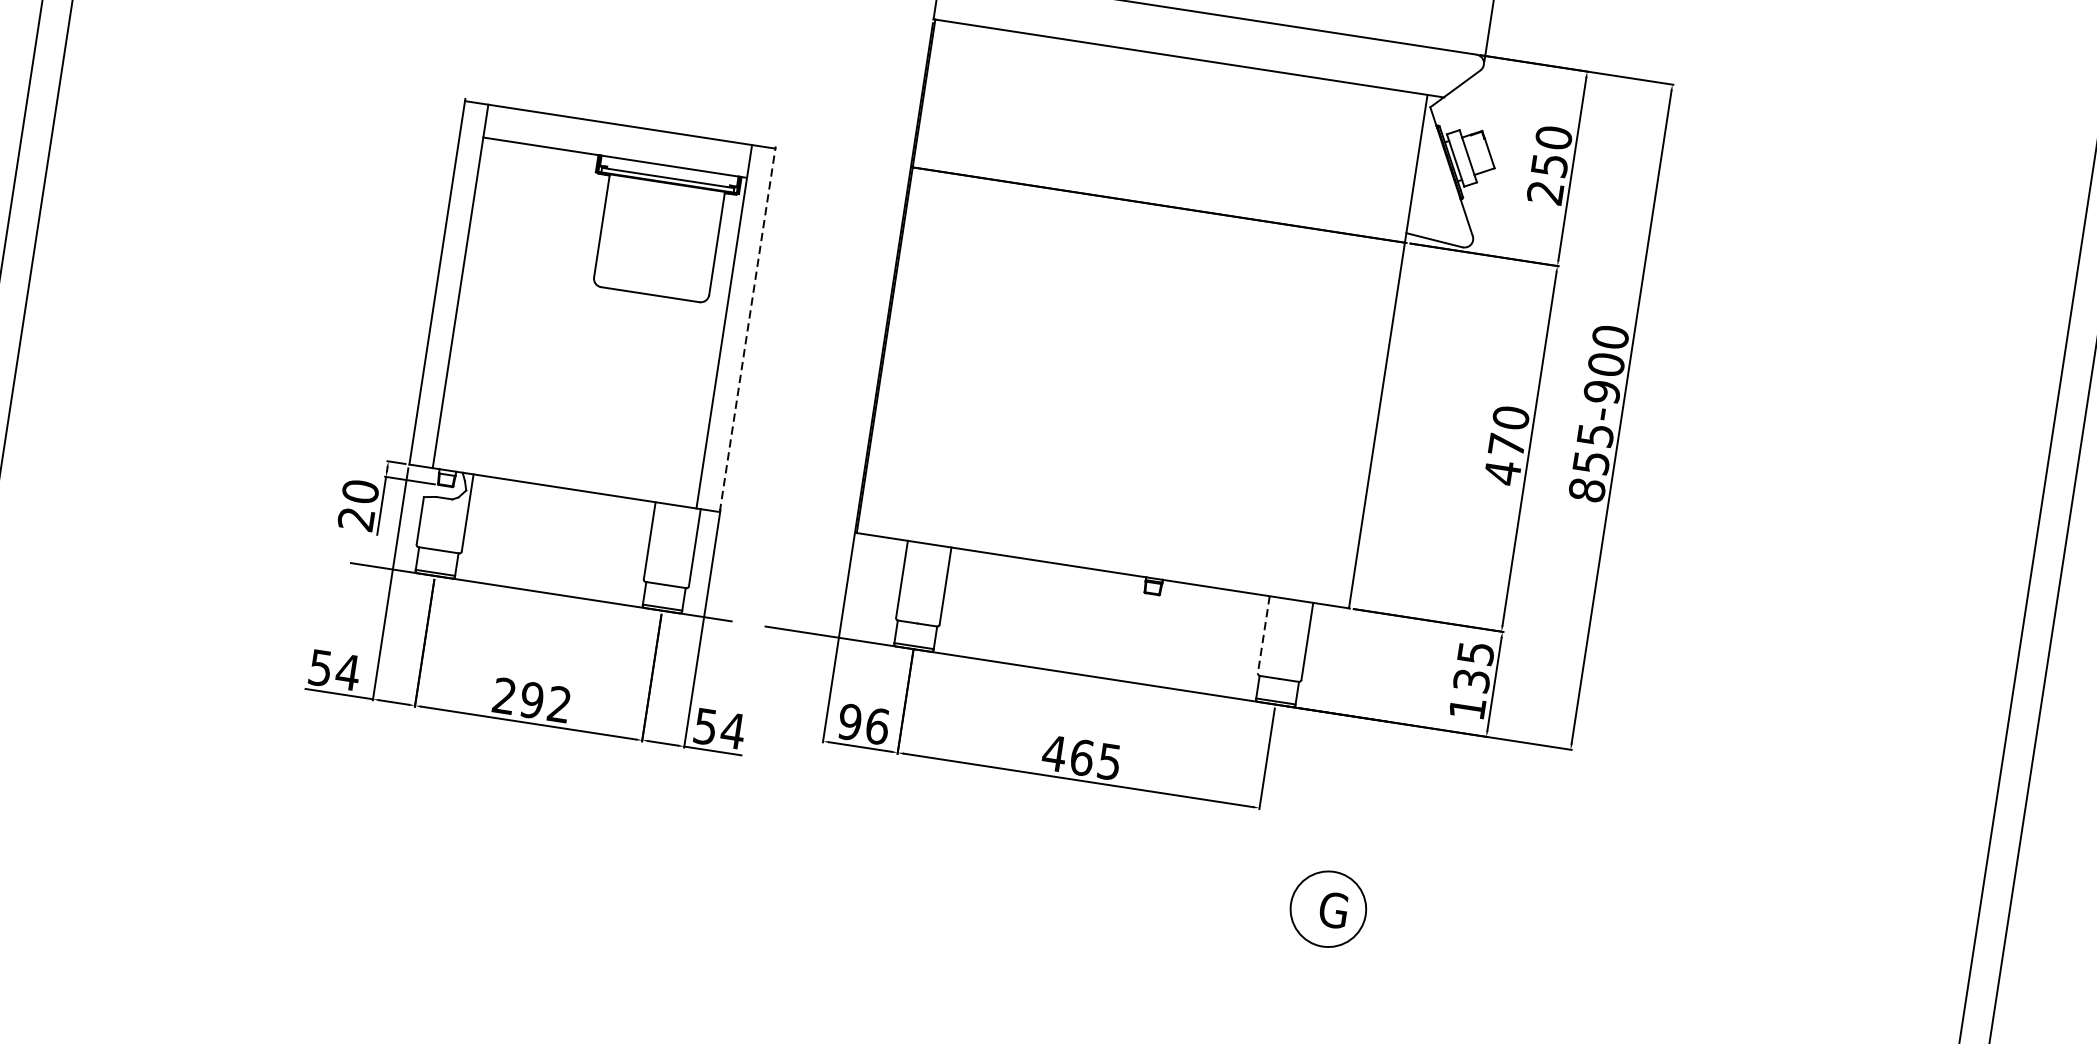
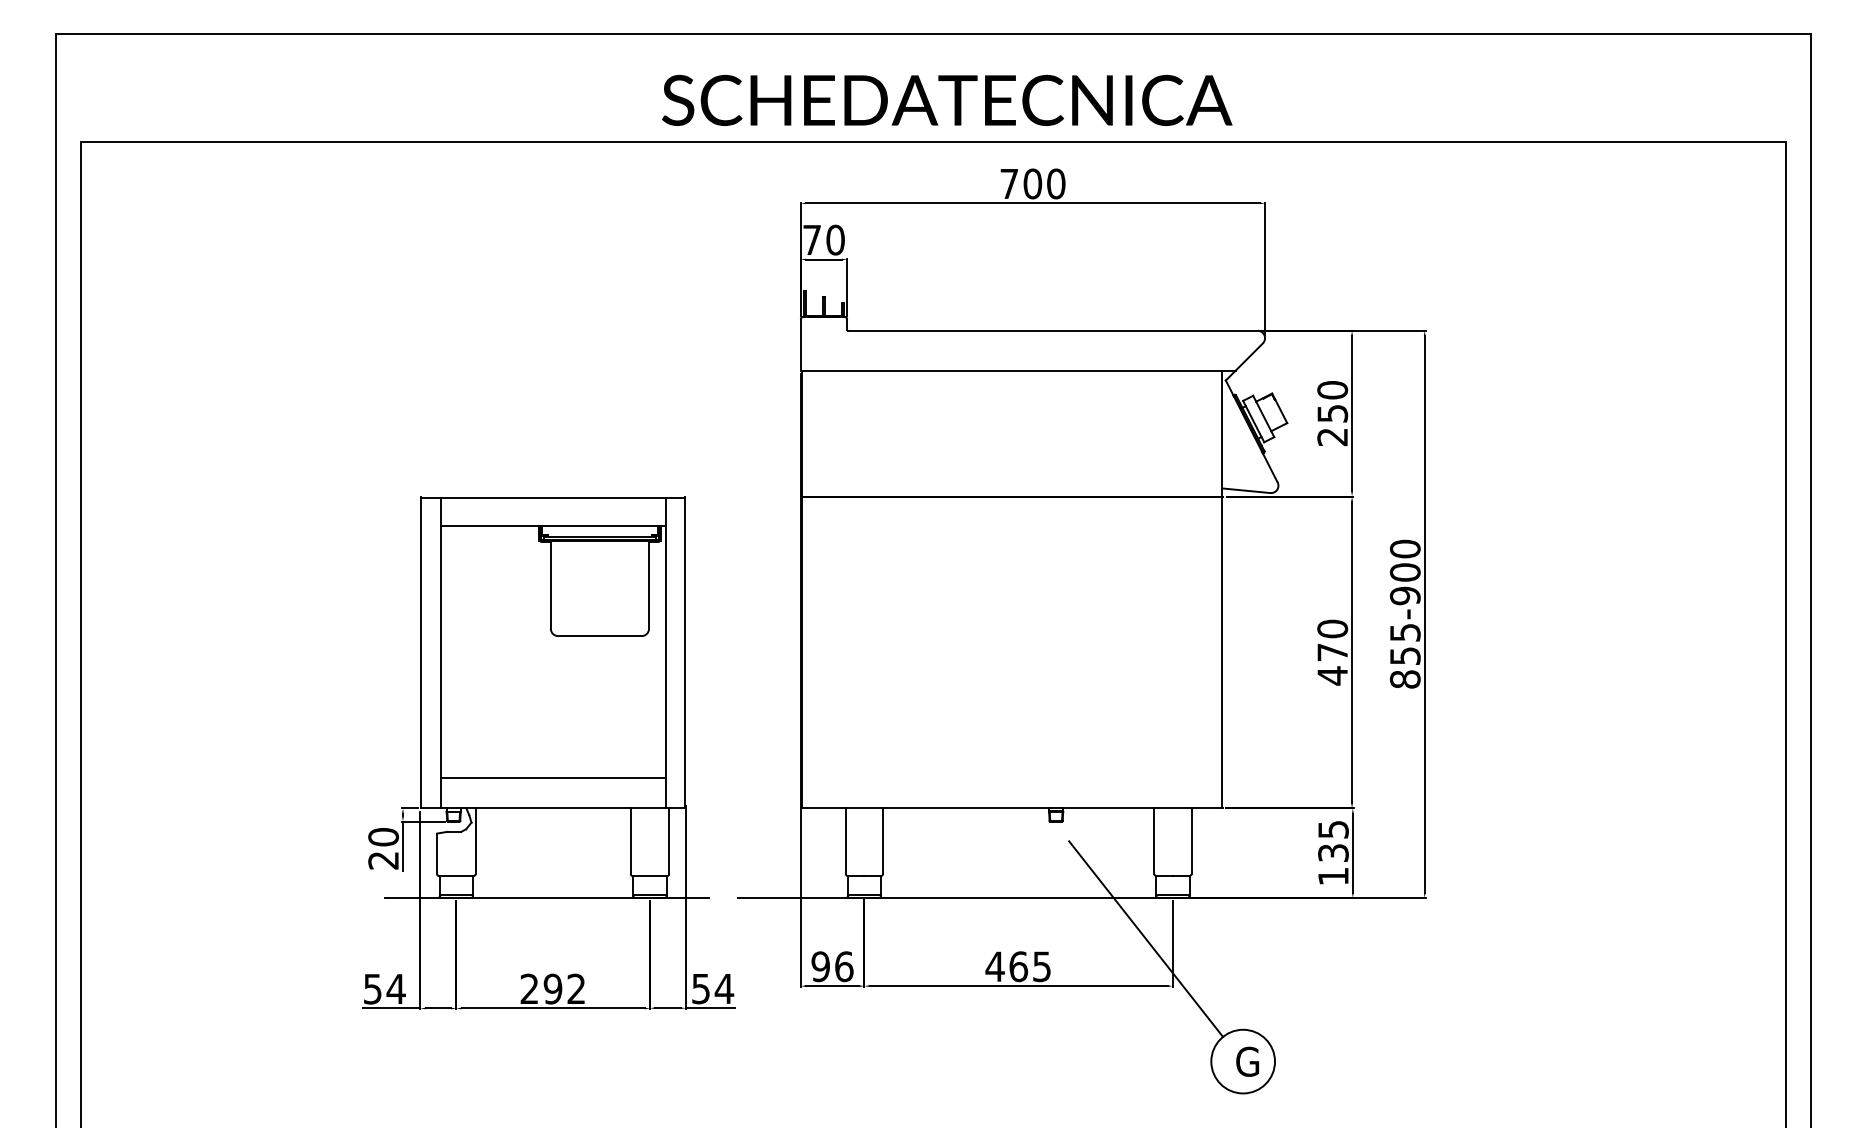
line: (747, 329) -> (685, 652), dashed -> solid
line: (569, 453) -> (552, 778), added
line: (1263, 635) -> (1154, 841), dashed -> solid
line: (1237, 747) -> (1146, 938), added

